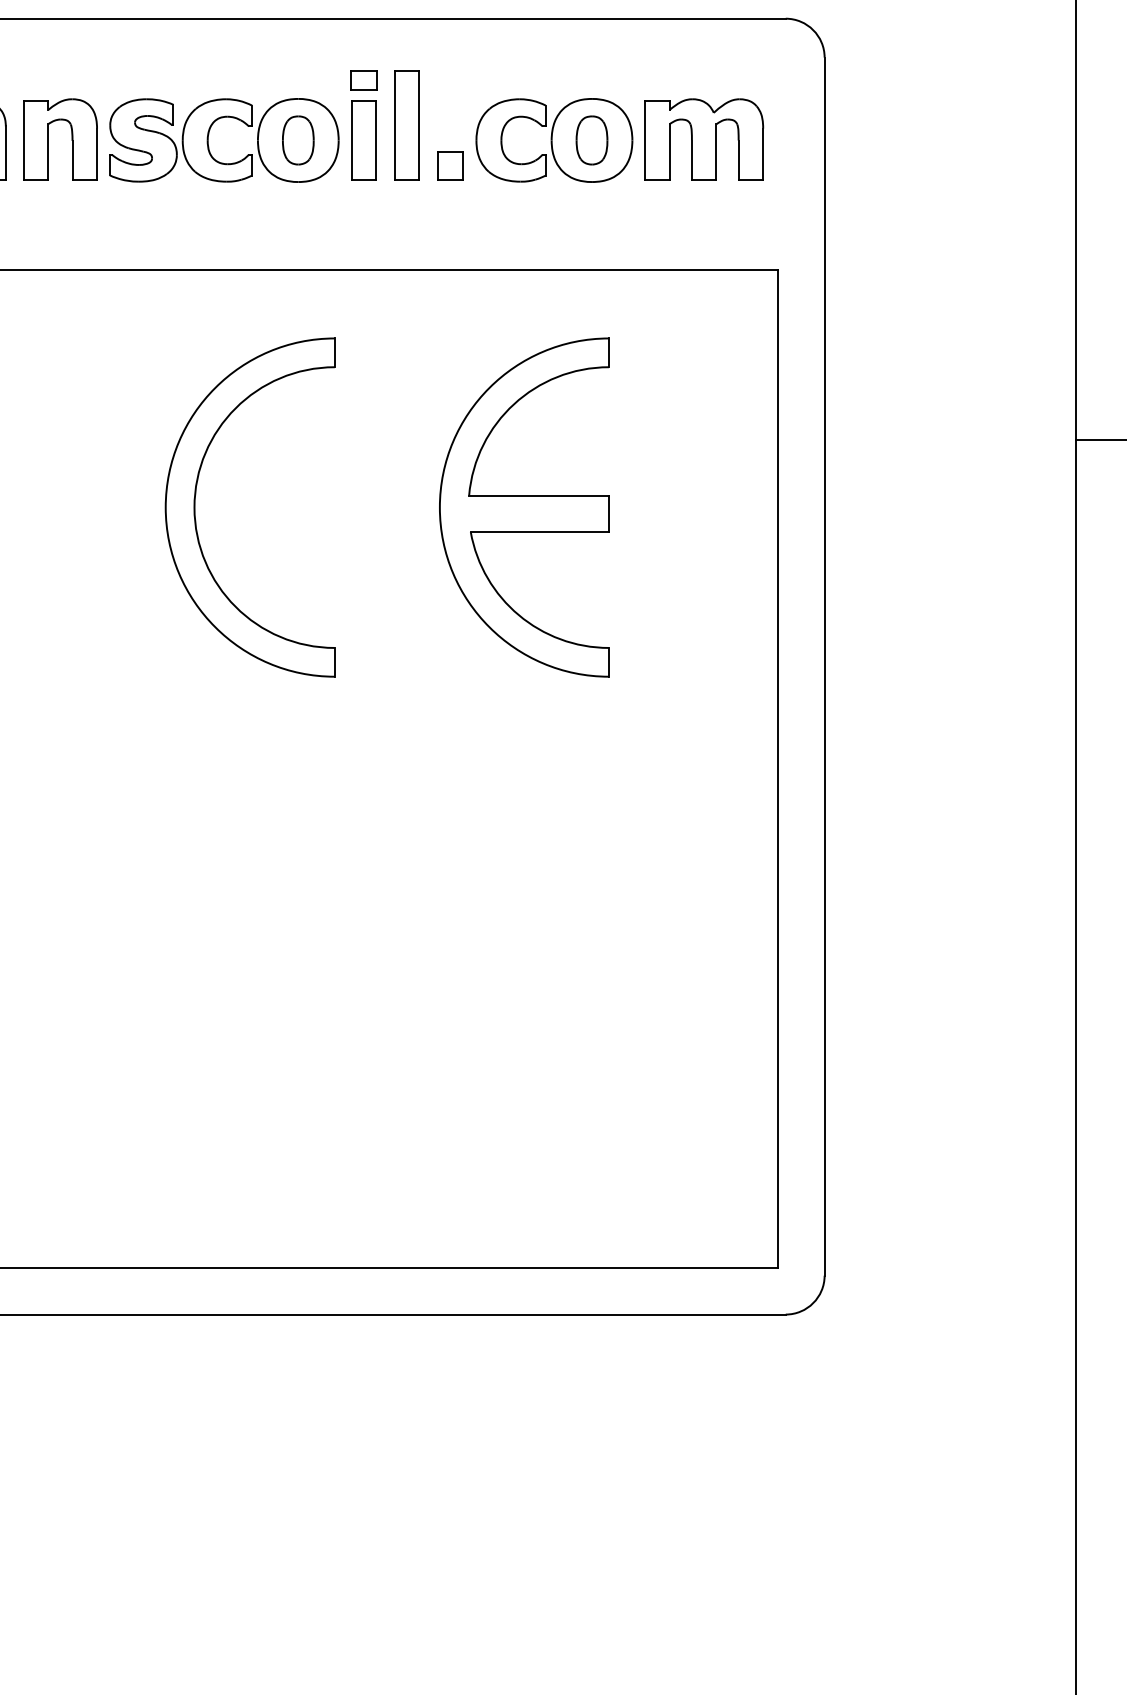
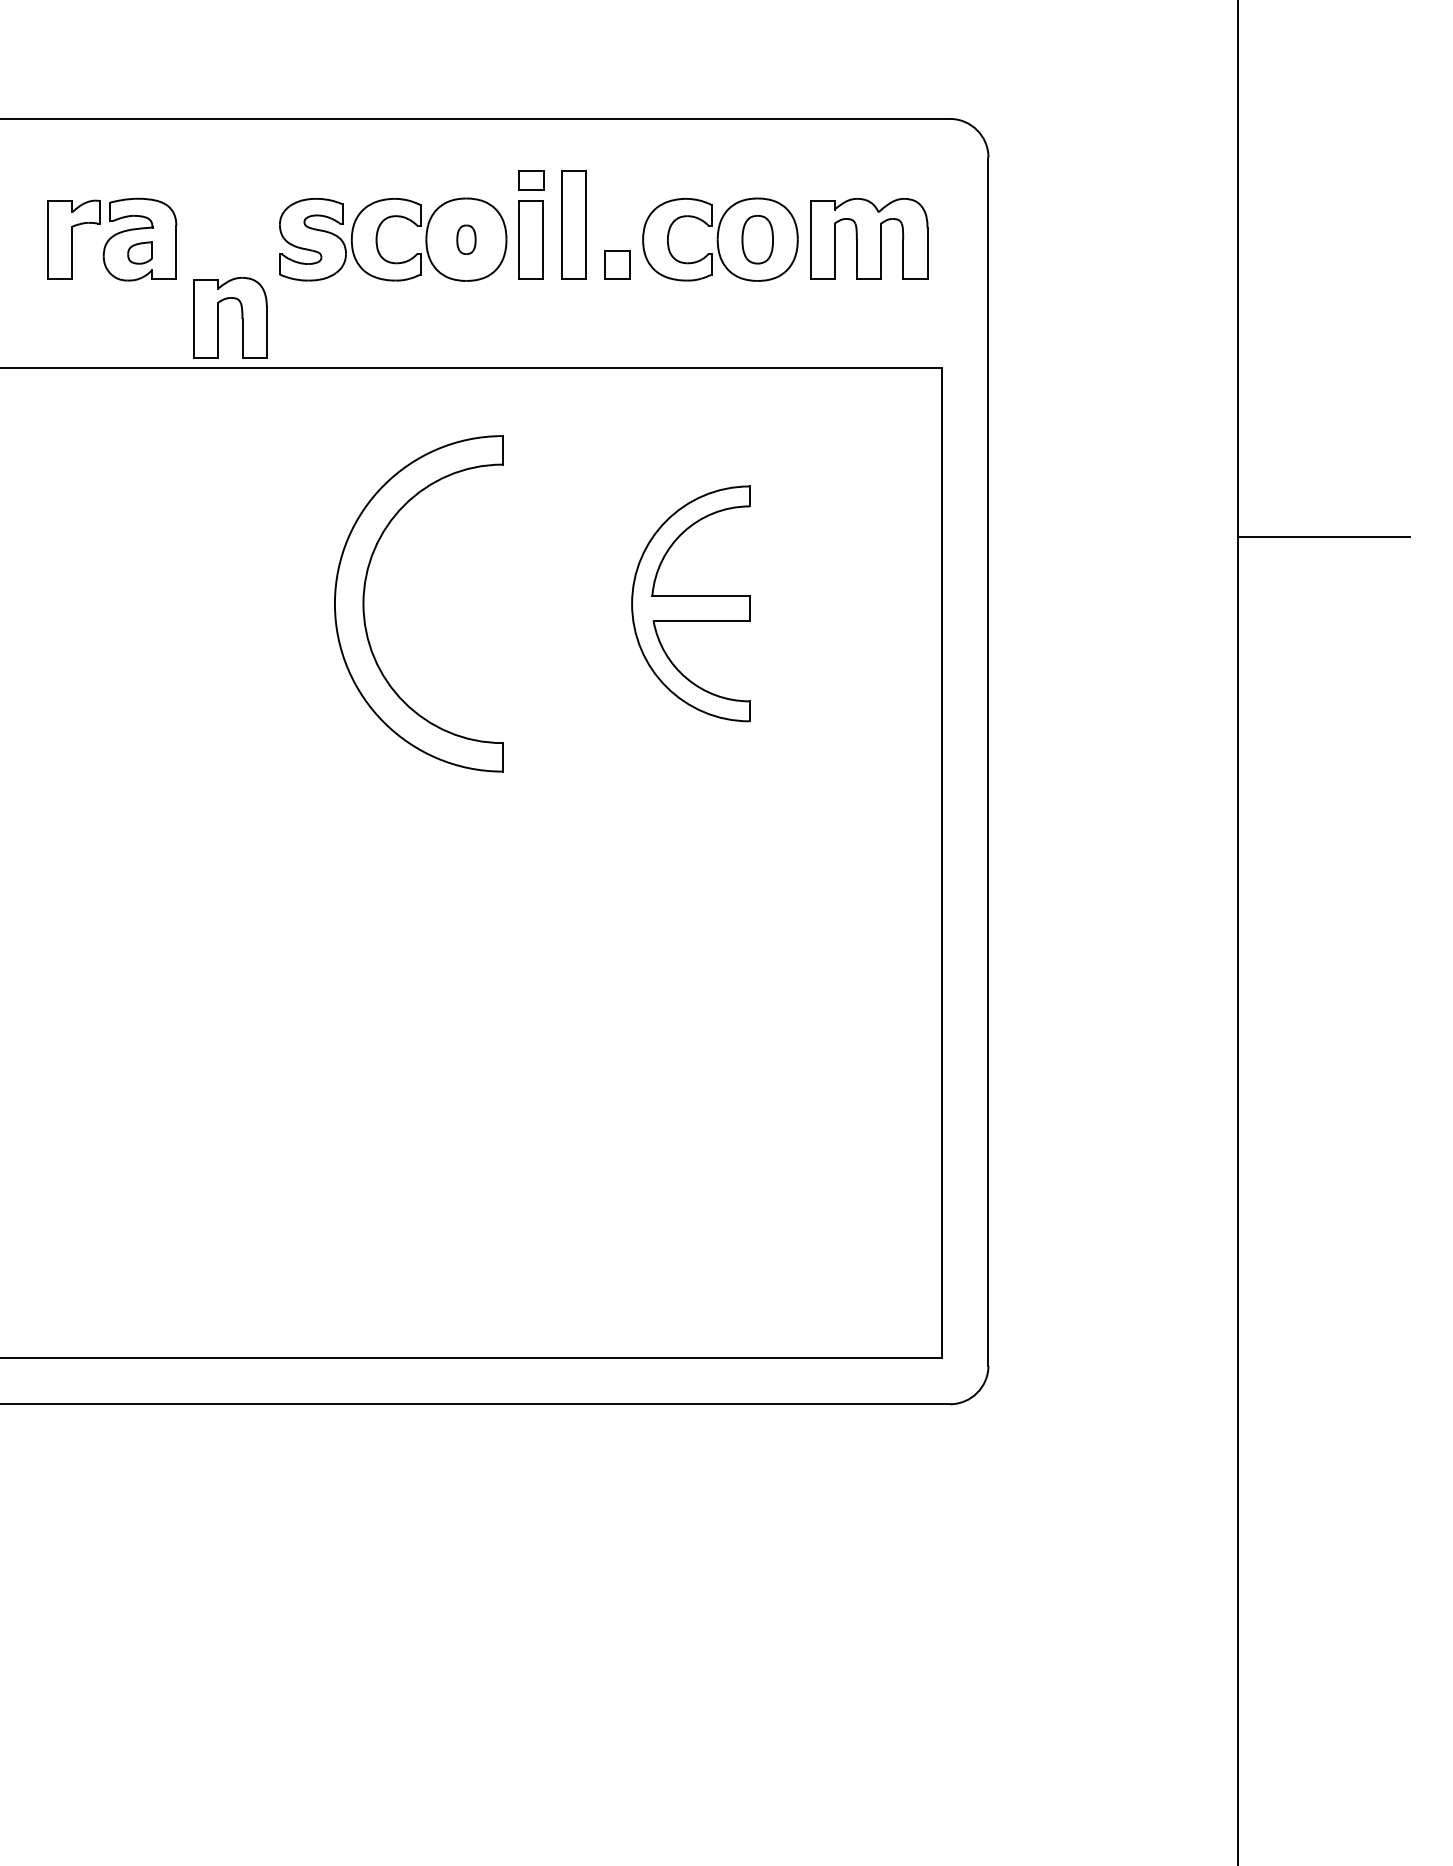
part: (71, 139) -> (241, 317), moved
part: (298, 140) -> (466, 239), size x0.6
part: (524, 507) -> (690, 603), size x0.7

